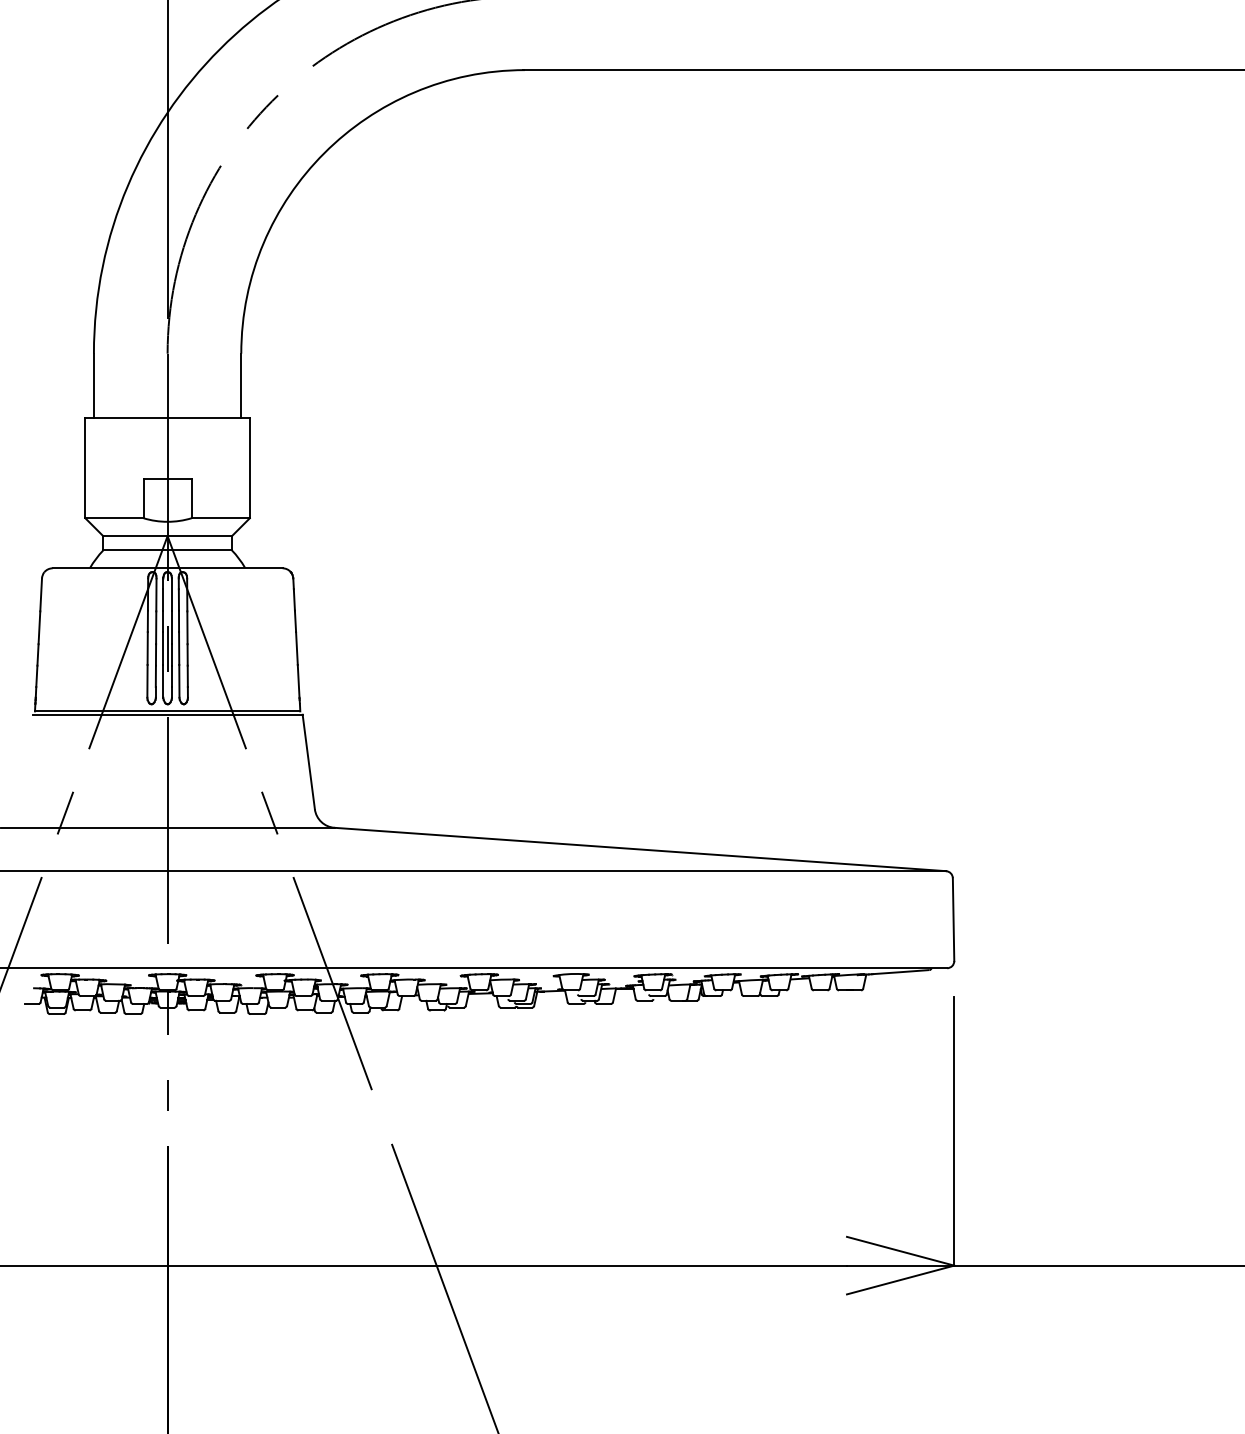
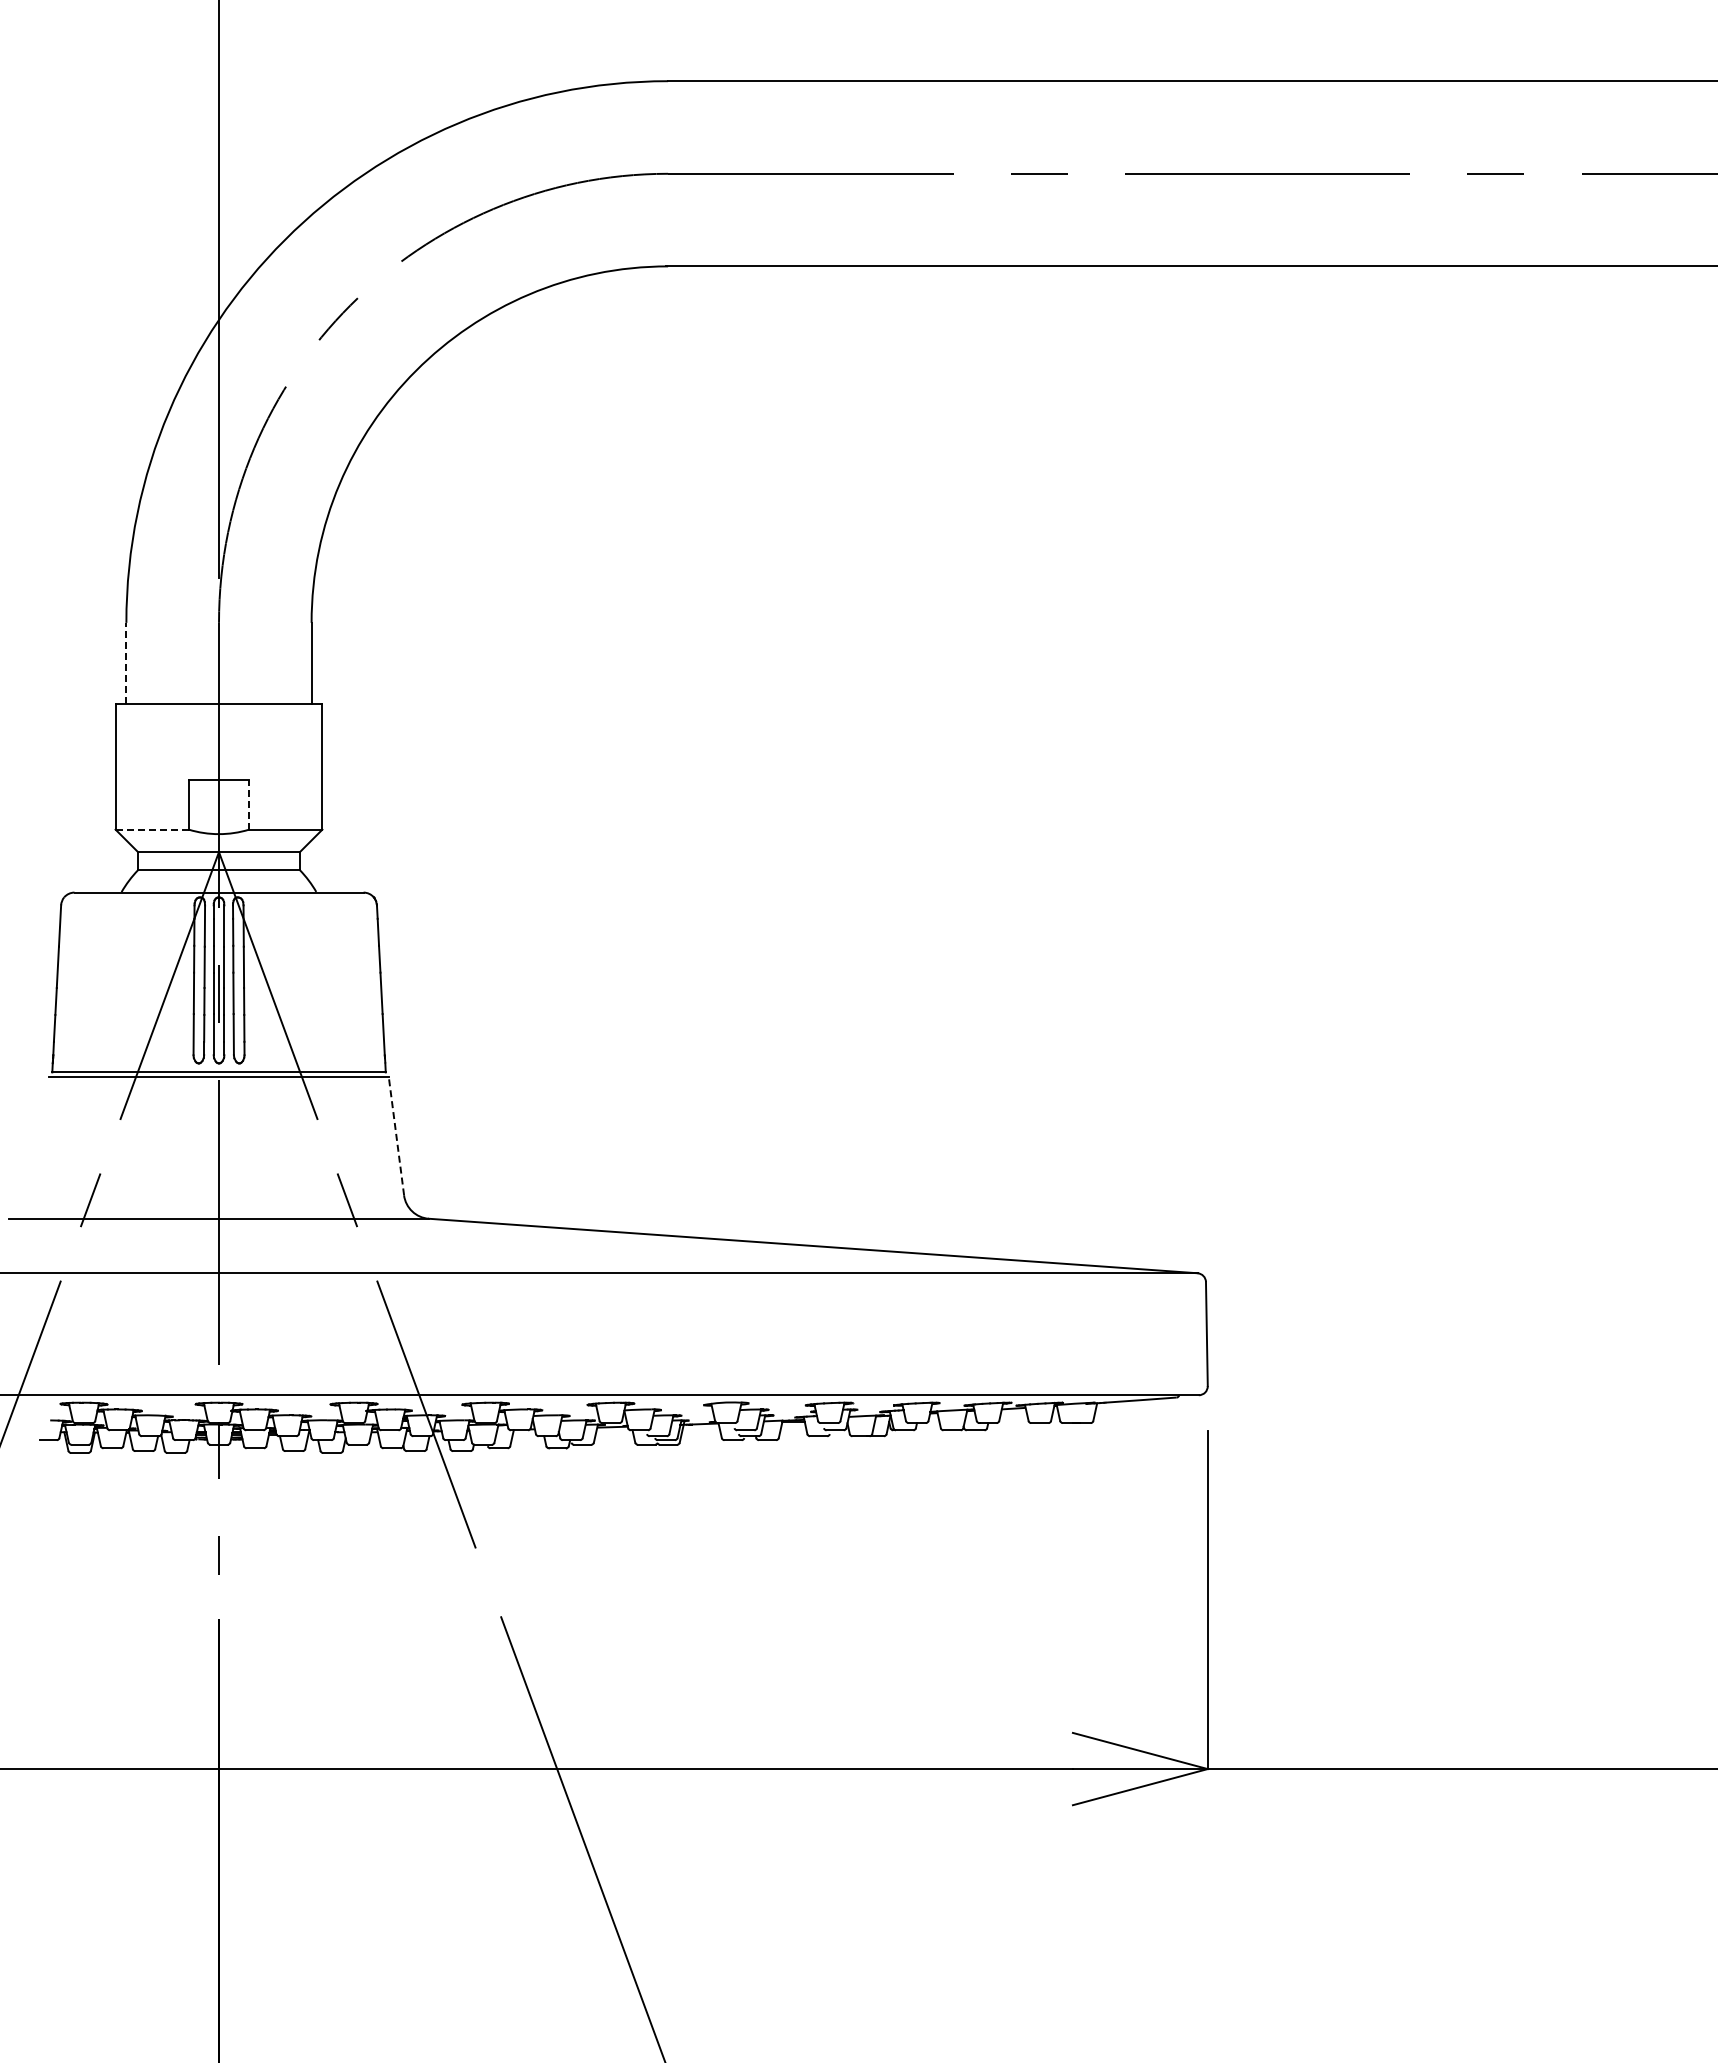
line: (94, 385) -> (126, 662), solid -> dashed
line: (191, 498) -> (249, 804), solid -> dashed
line: (114, 518) -> (152, 829), solid -> dashed
line: (308, 762) -> (396, 1136), solid -> dashed

